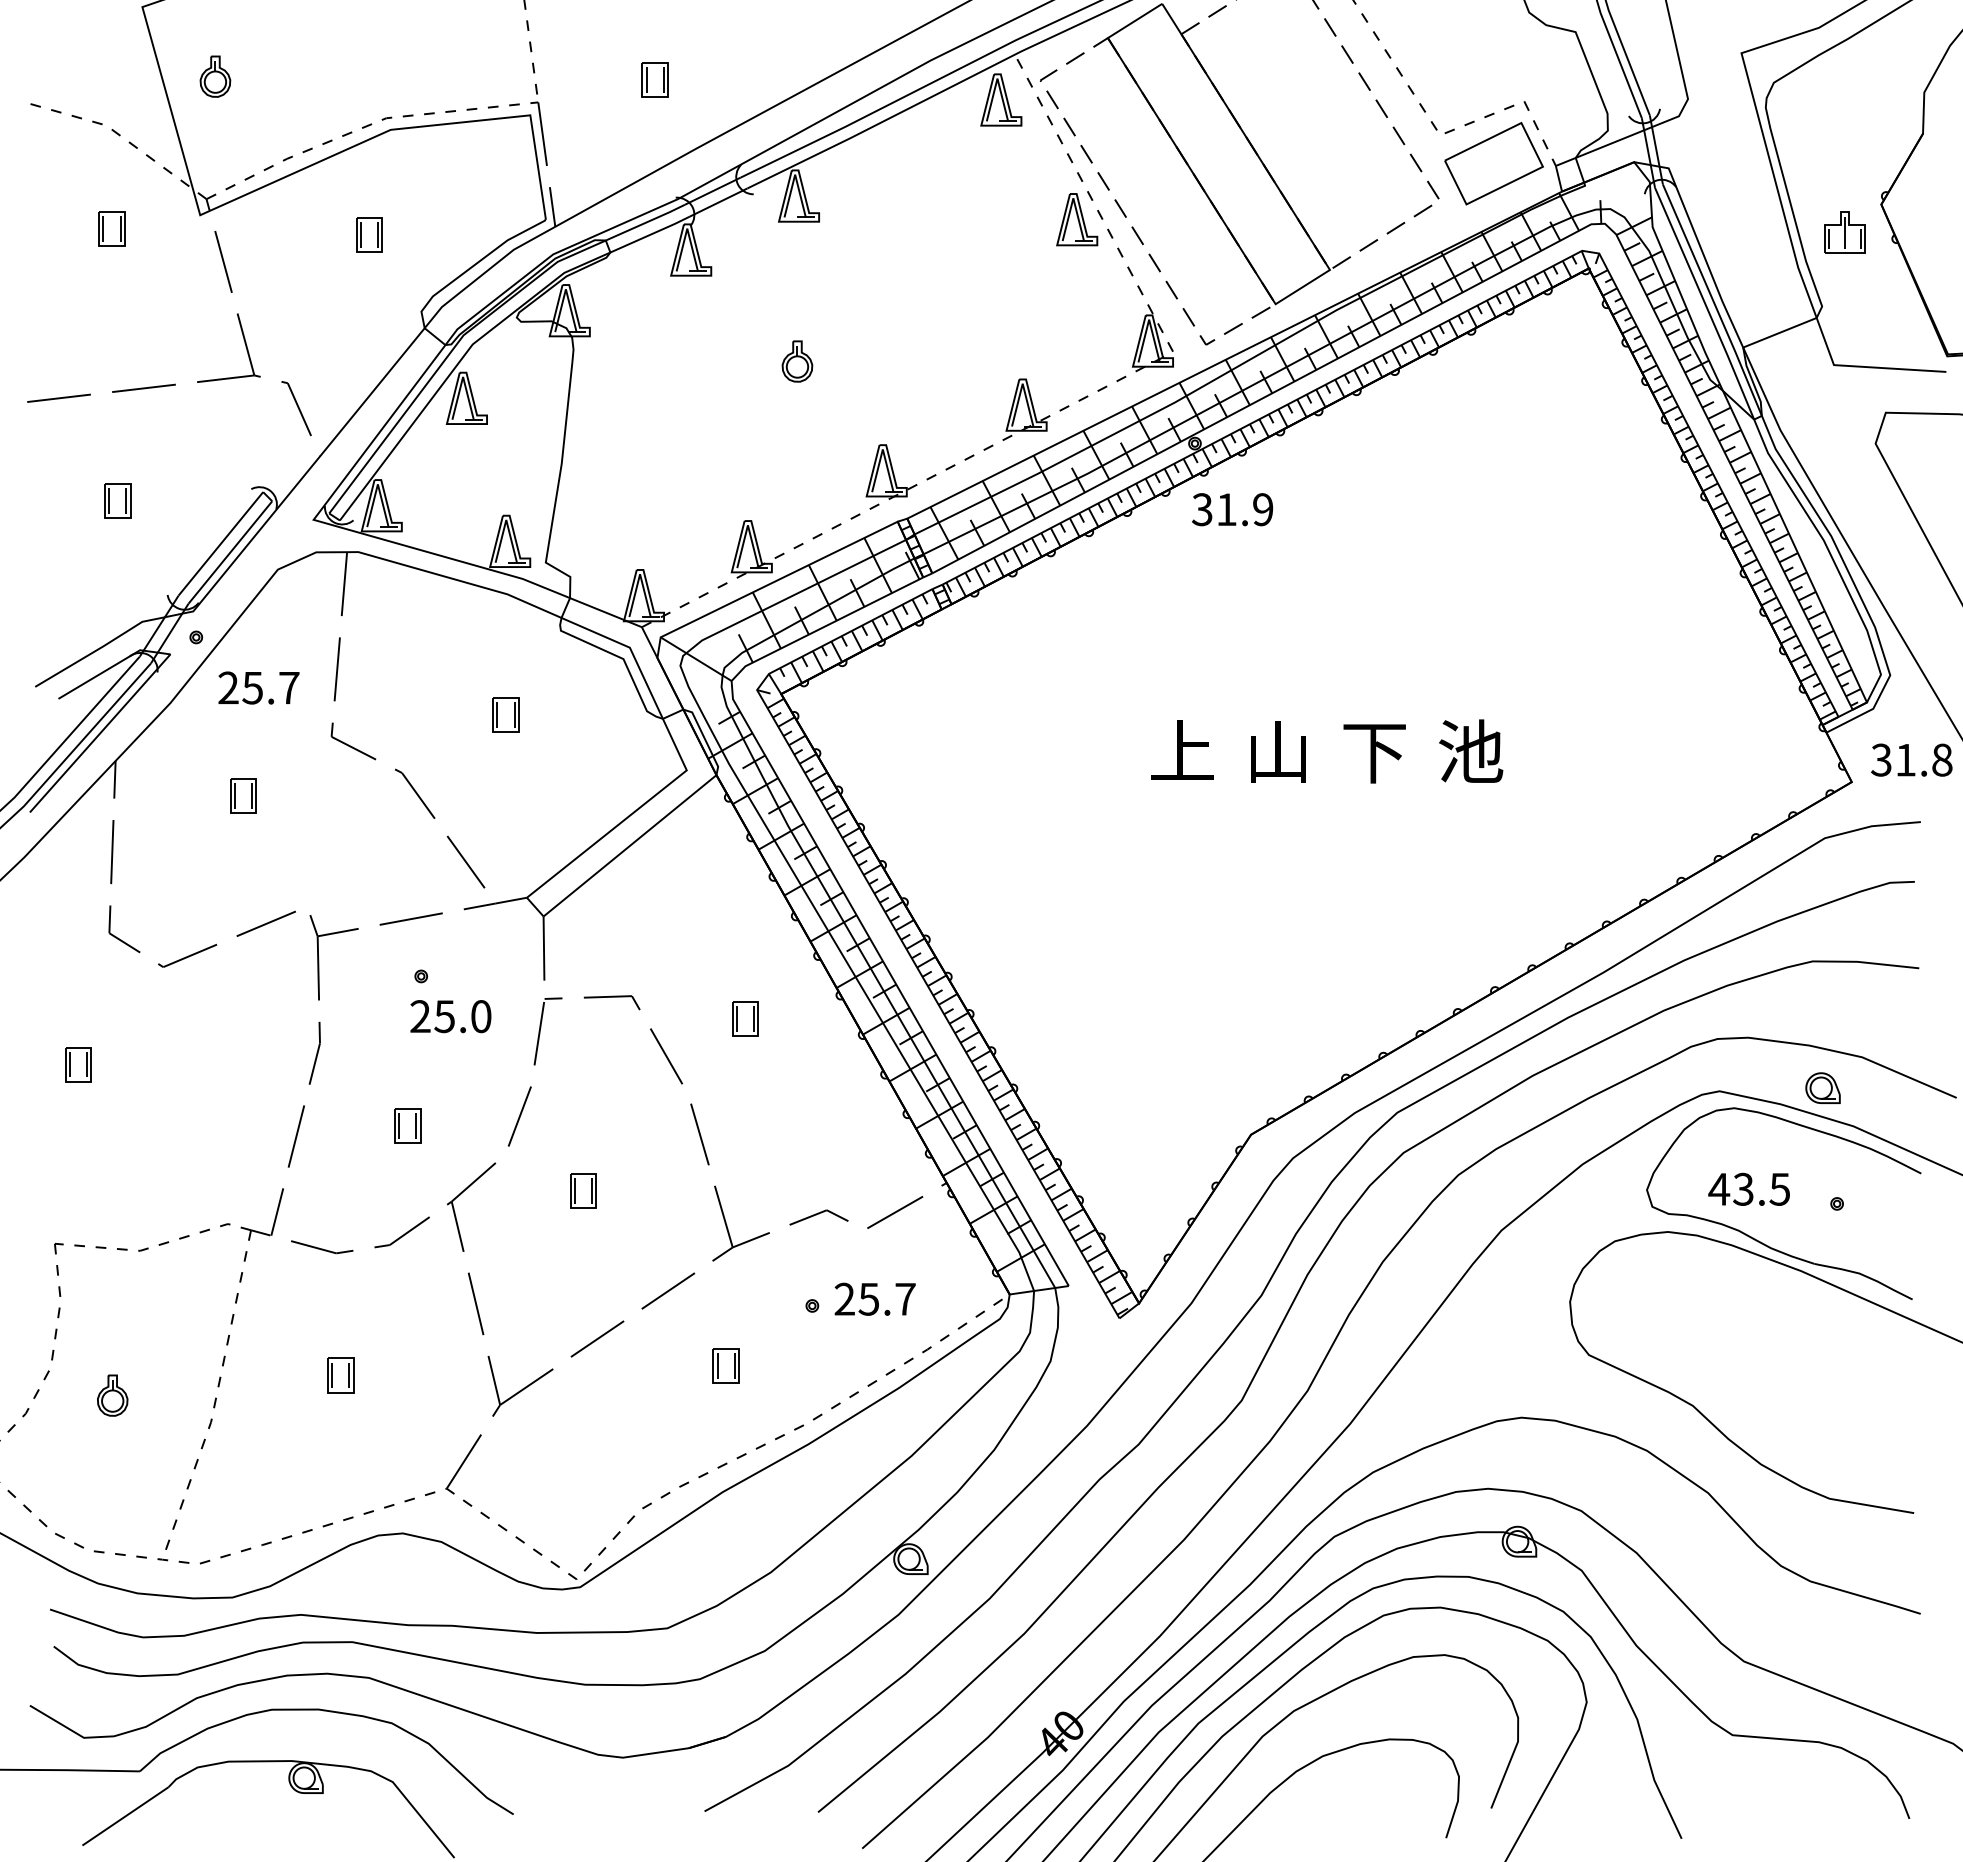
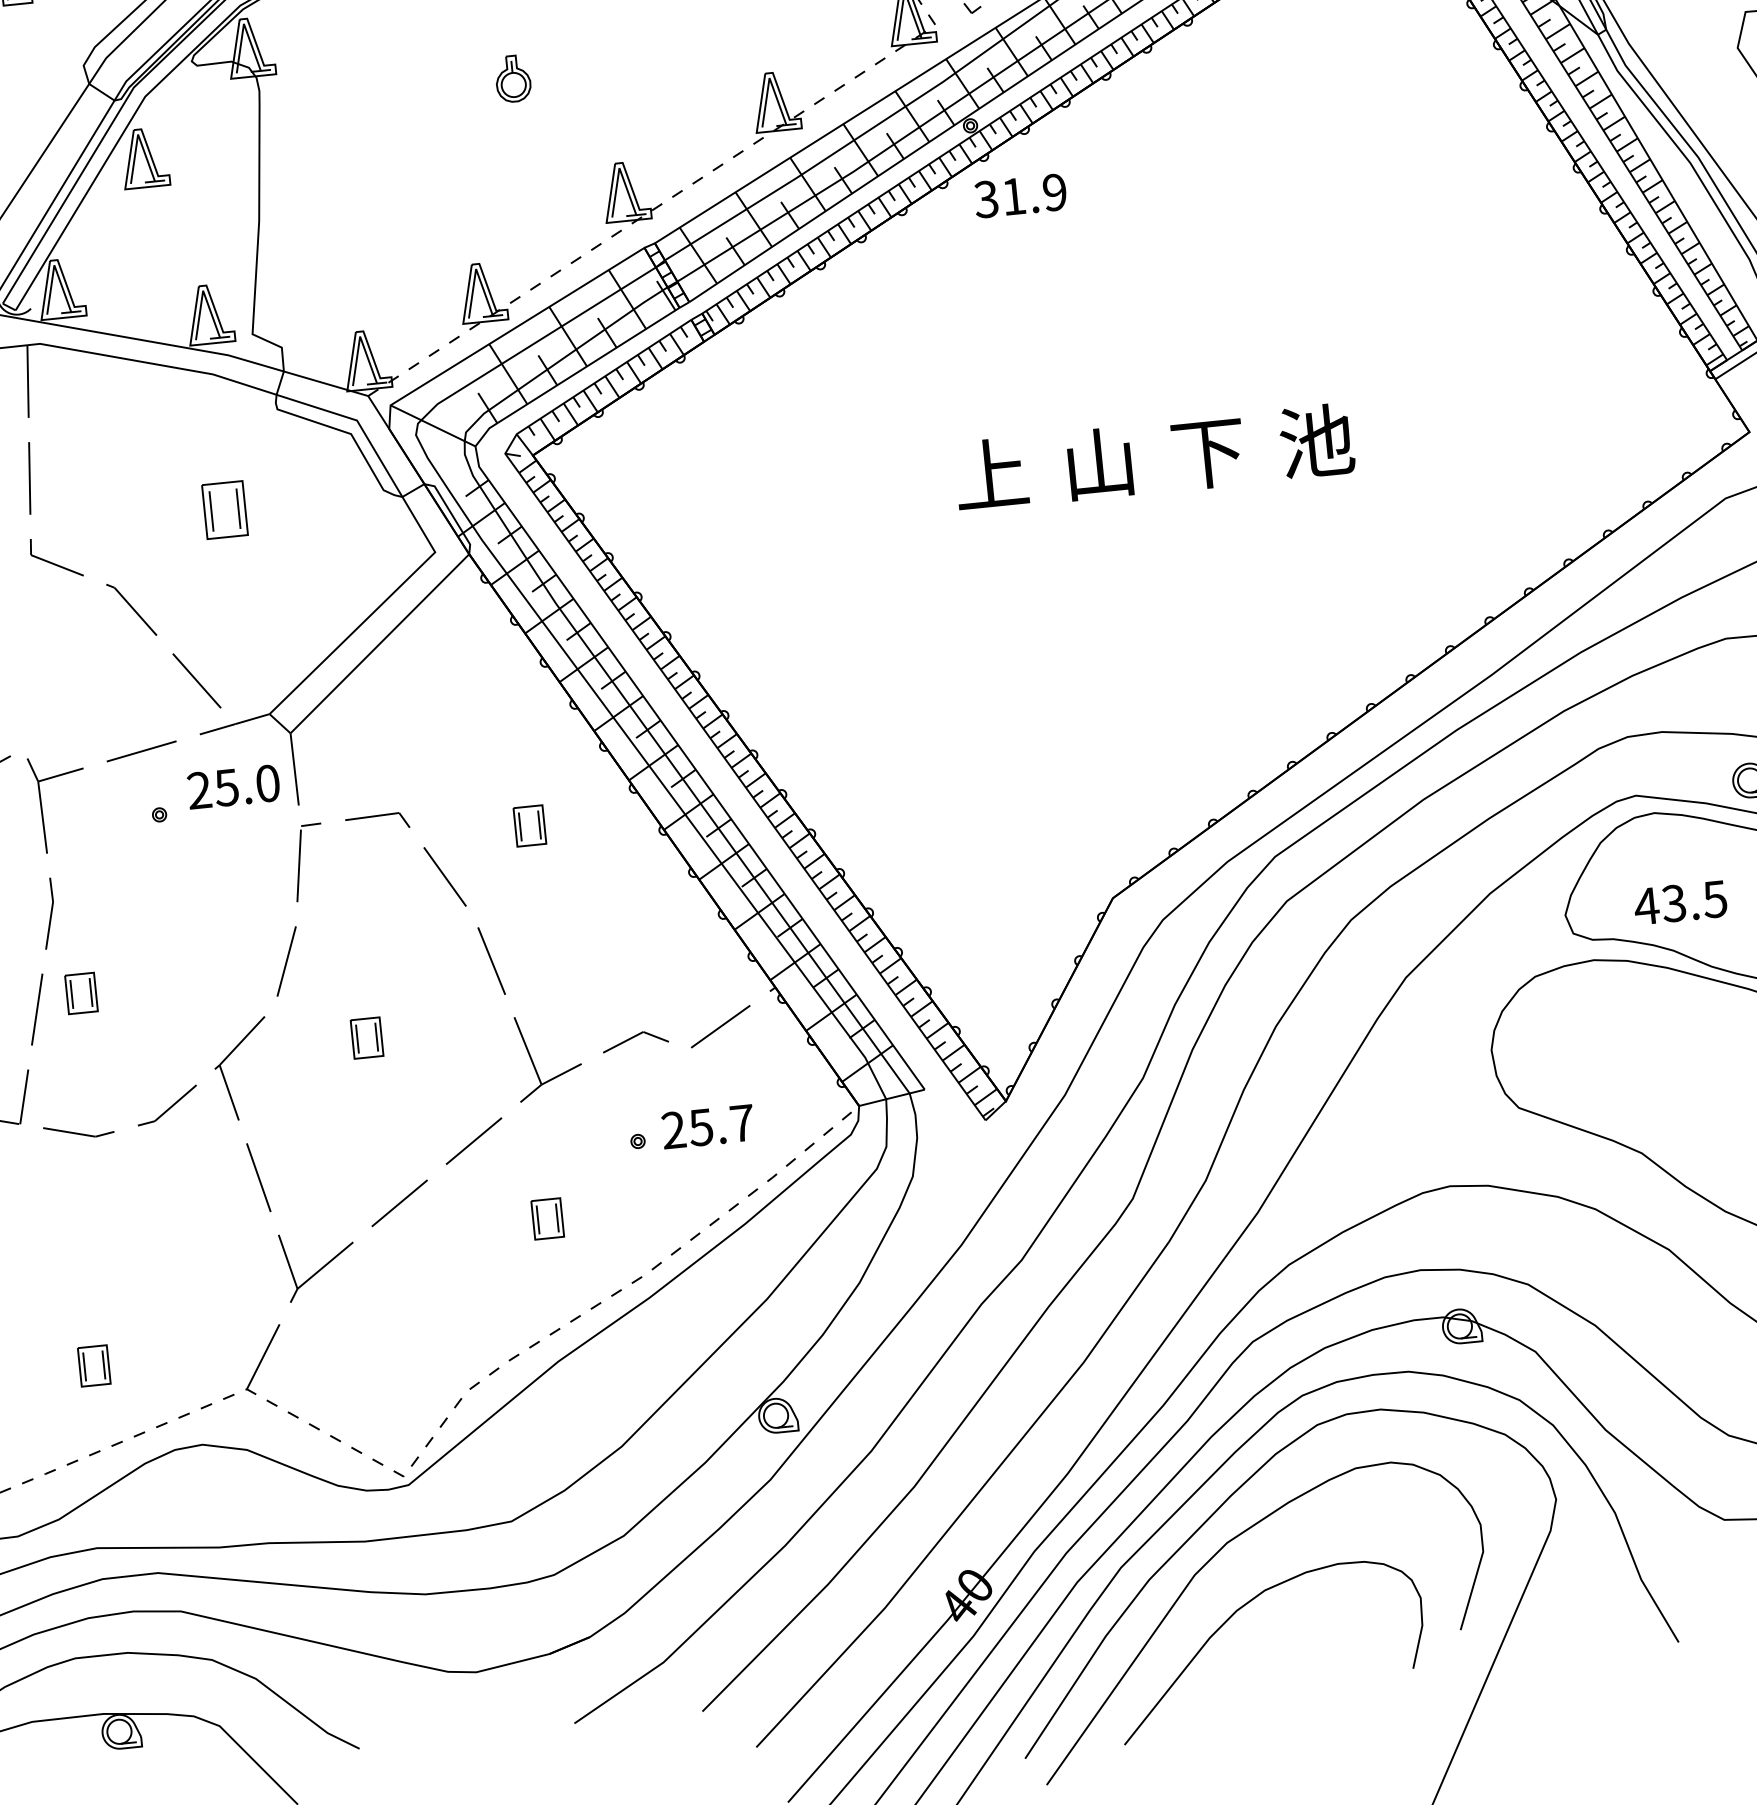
part: (505, 714) -> (224, 510), size x1.4
text: (450, 1016) -> (233, 786), moved
part: (407, 1125) -> (81, 992), moved
part: (340, 1375) -> (93, 1365), moved

